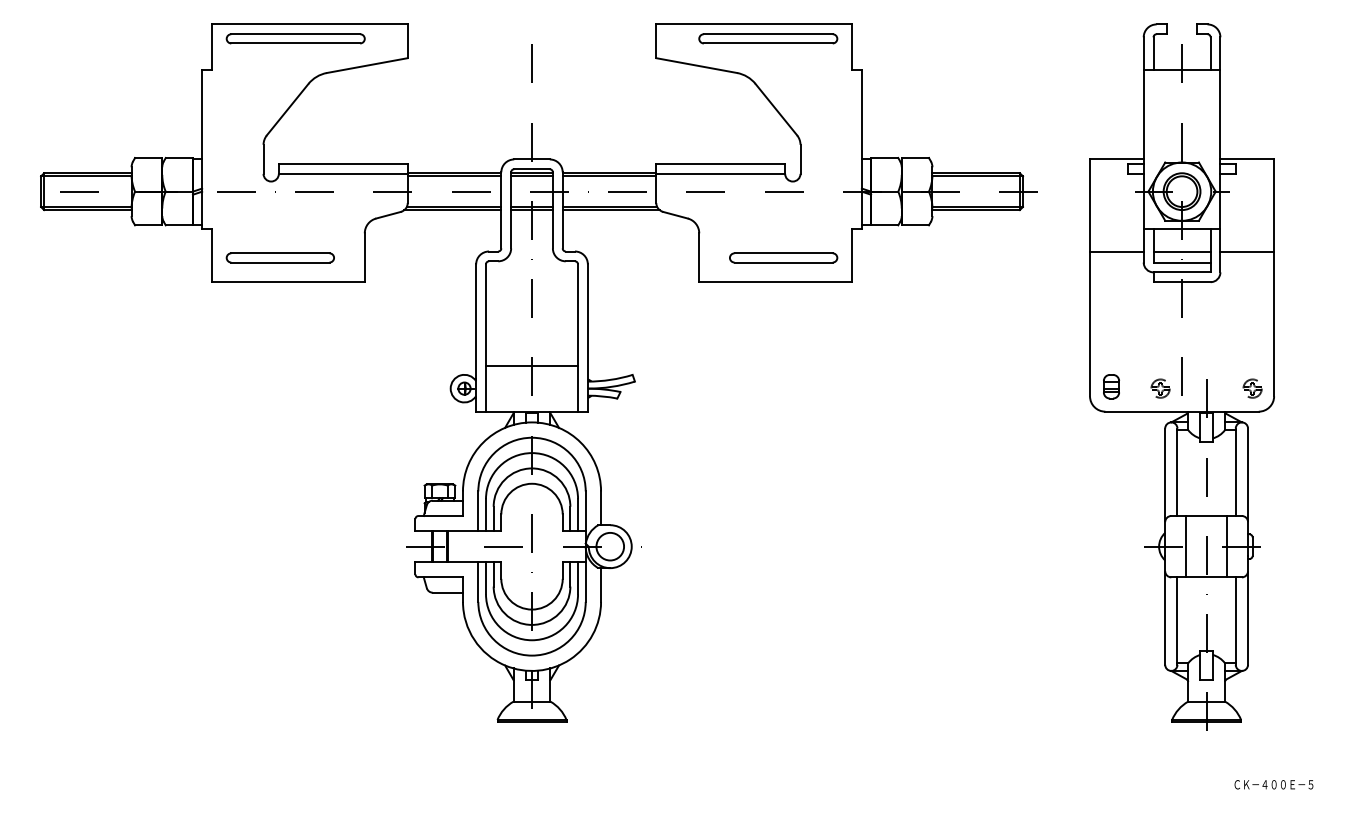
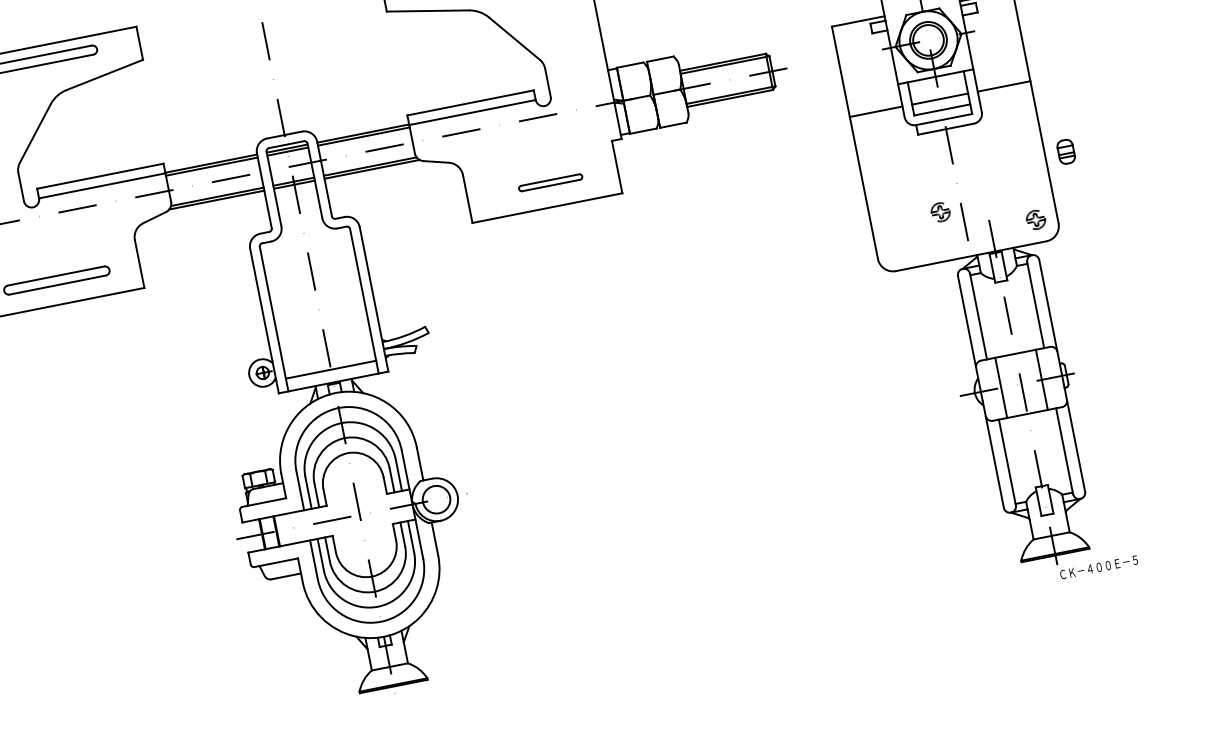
part: (783, 257) -> (550, 182), size x0.6
line: (532, 365) -> (331, 369), moved
part: (1111, 386) -> (1066, 151), moved
part: (1160, 388) -> (940, 212), moved
text: (1273, 784) -> (1098, 567), moved

